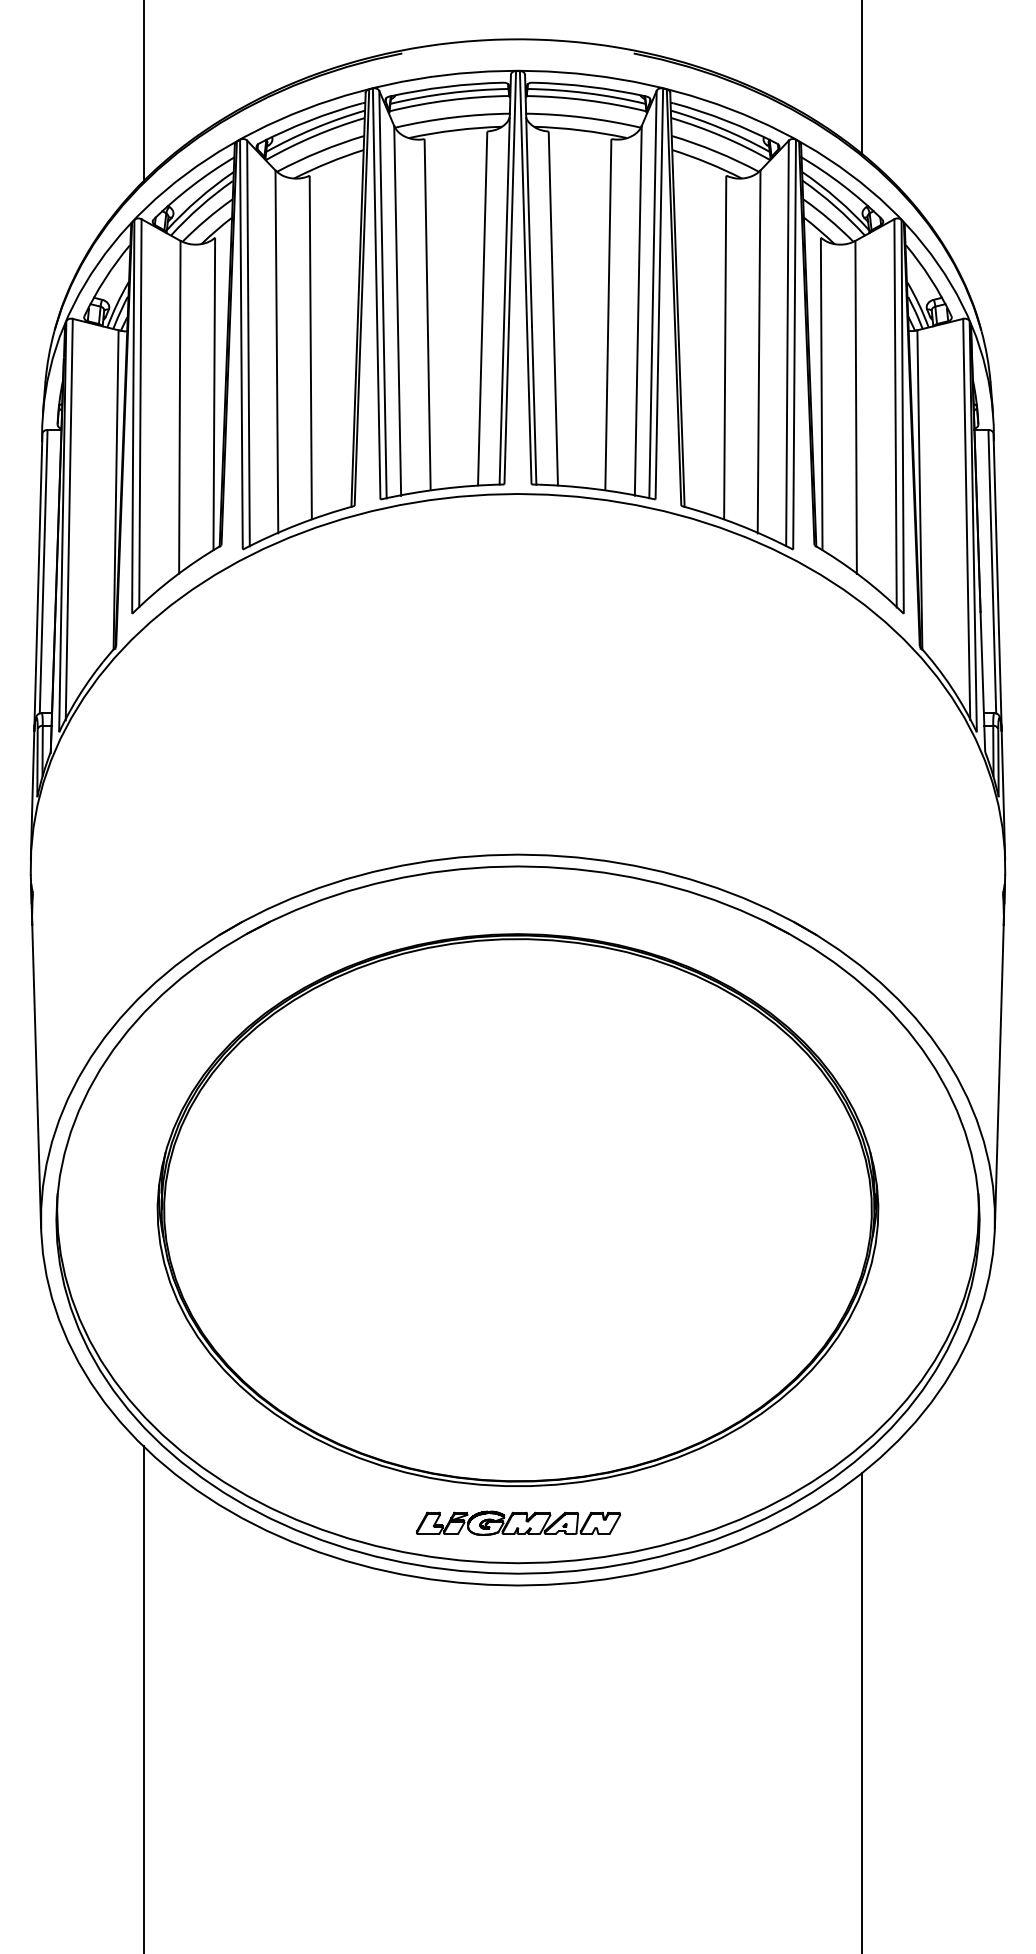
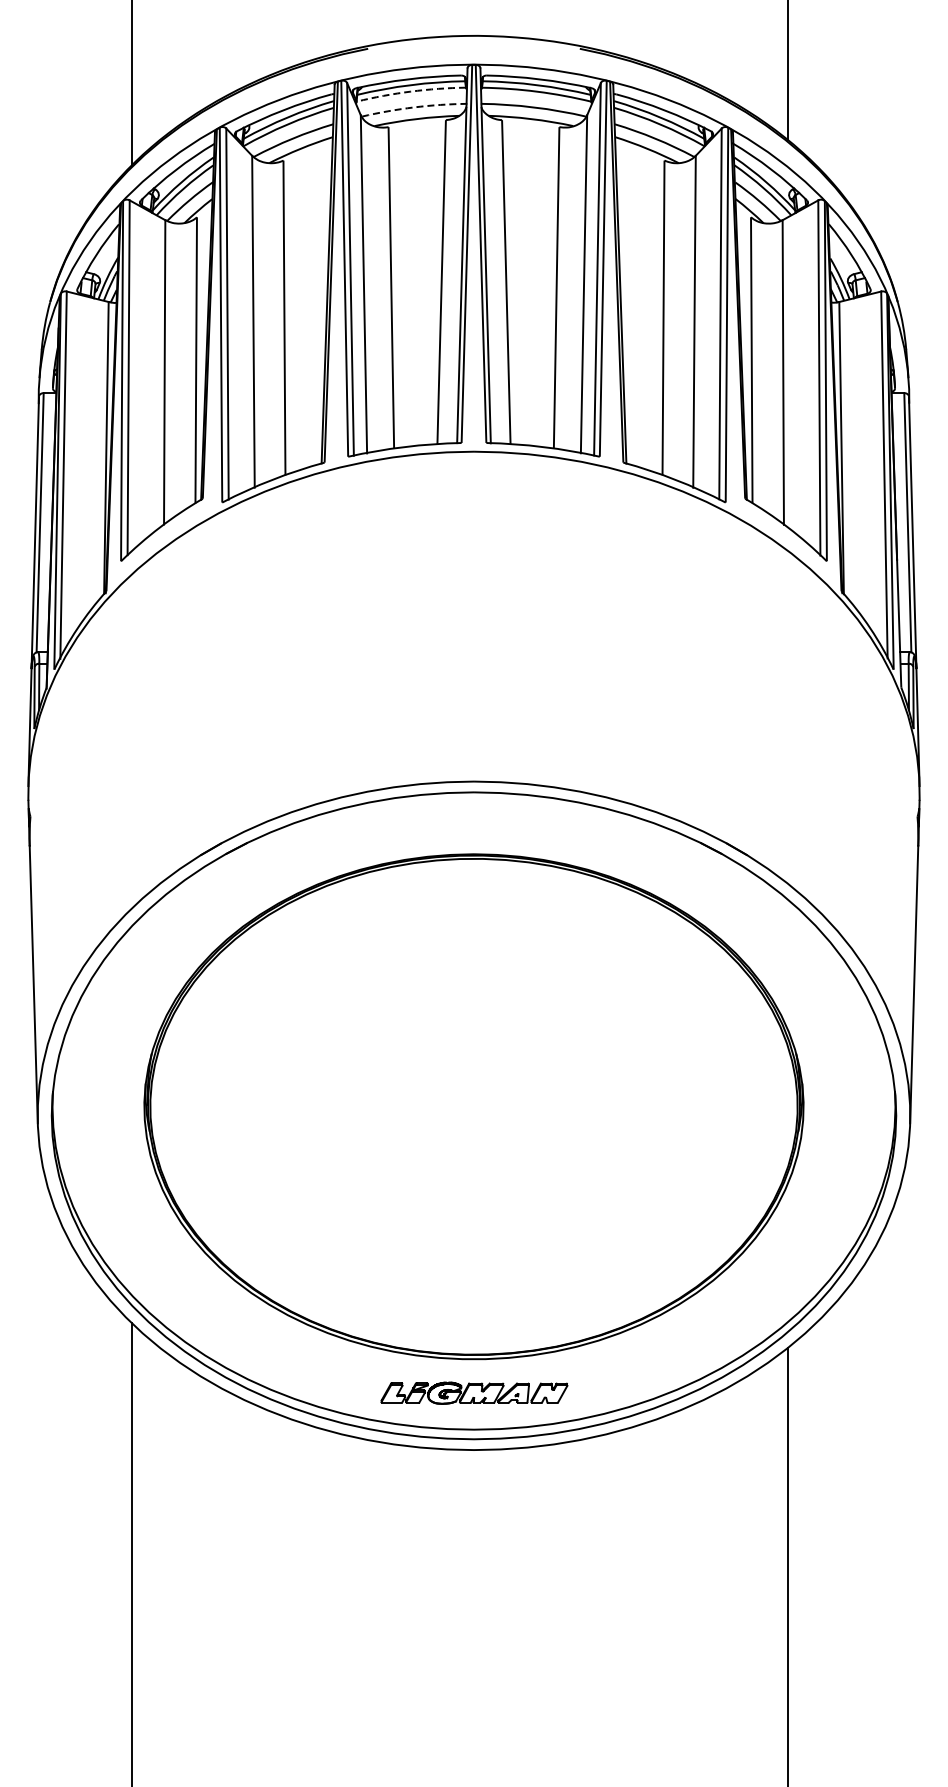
arc: (448, 100) -> (410, 91), solid -> dashed
arc: (452, 117) -> (414, 107), solid -> dashed

